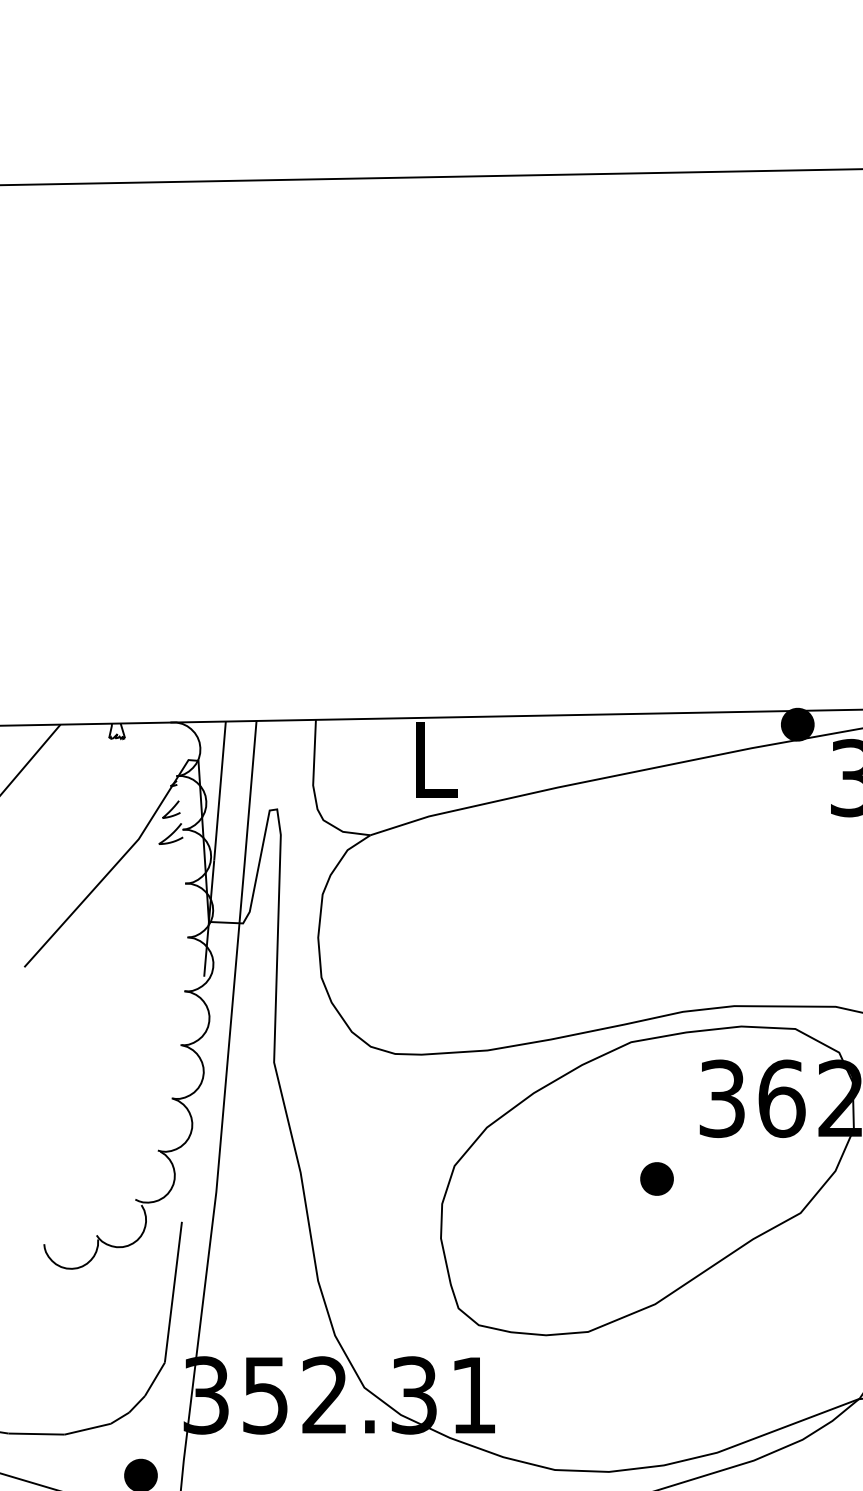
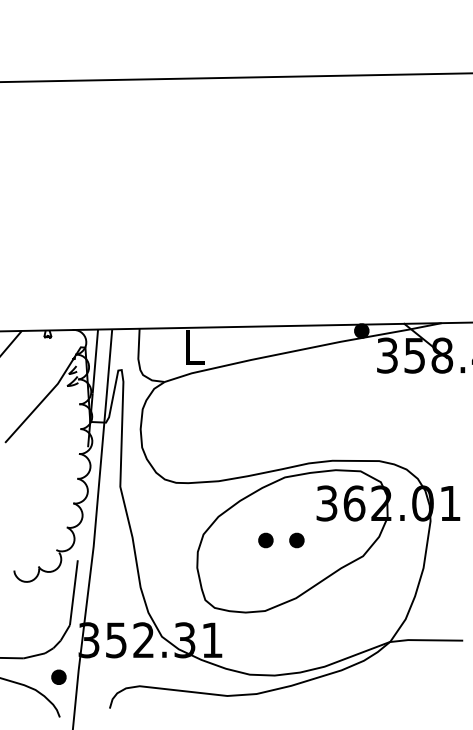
part: (588, 1179) -> (265, 540), added

